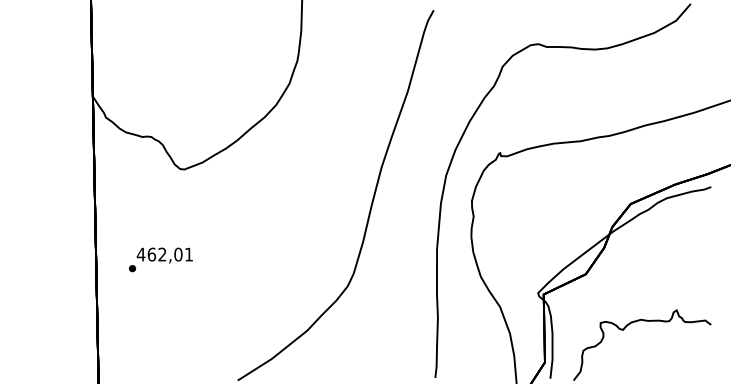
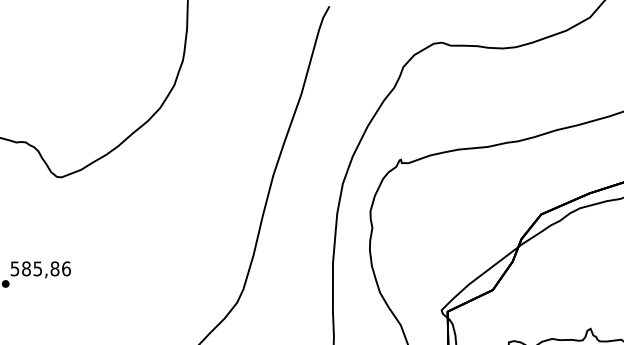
text: (164, 254) -> (40, 268), 462,01 -> 585,86

